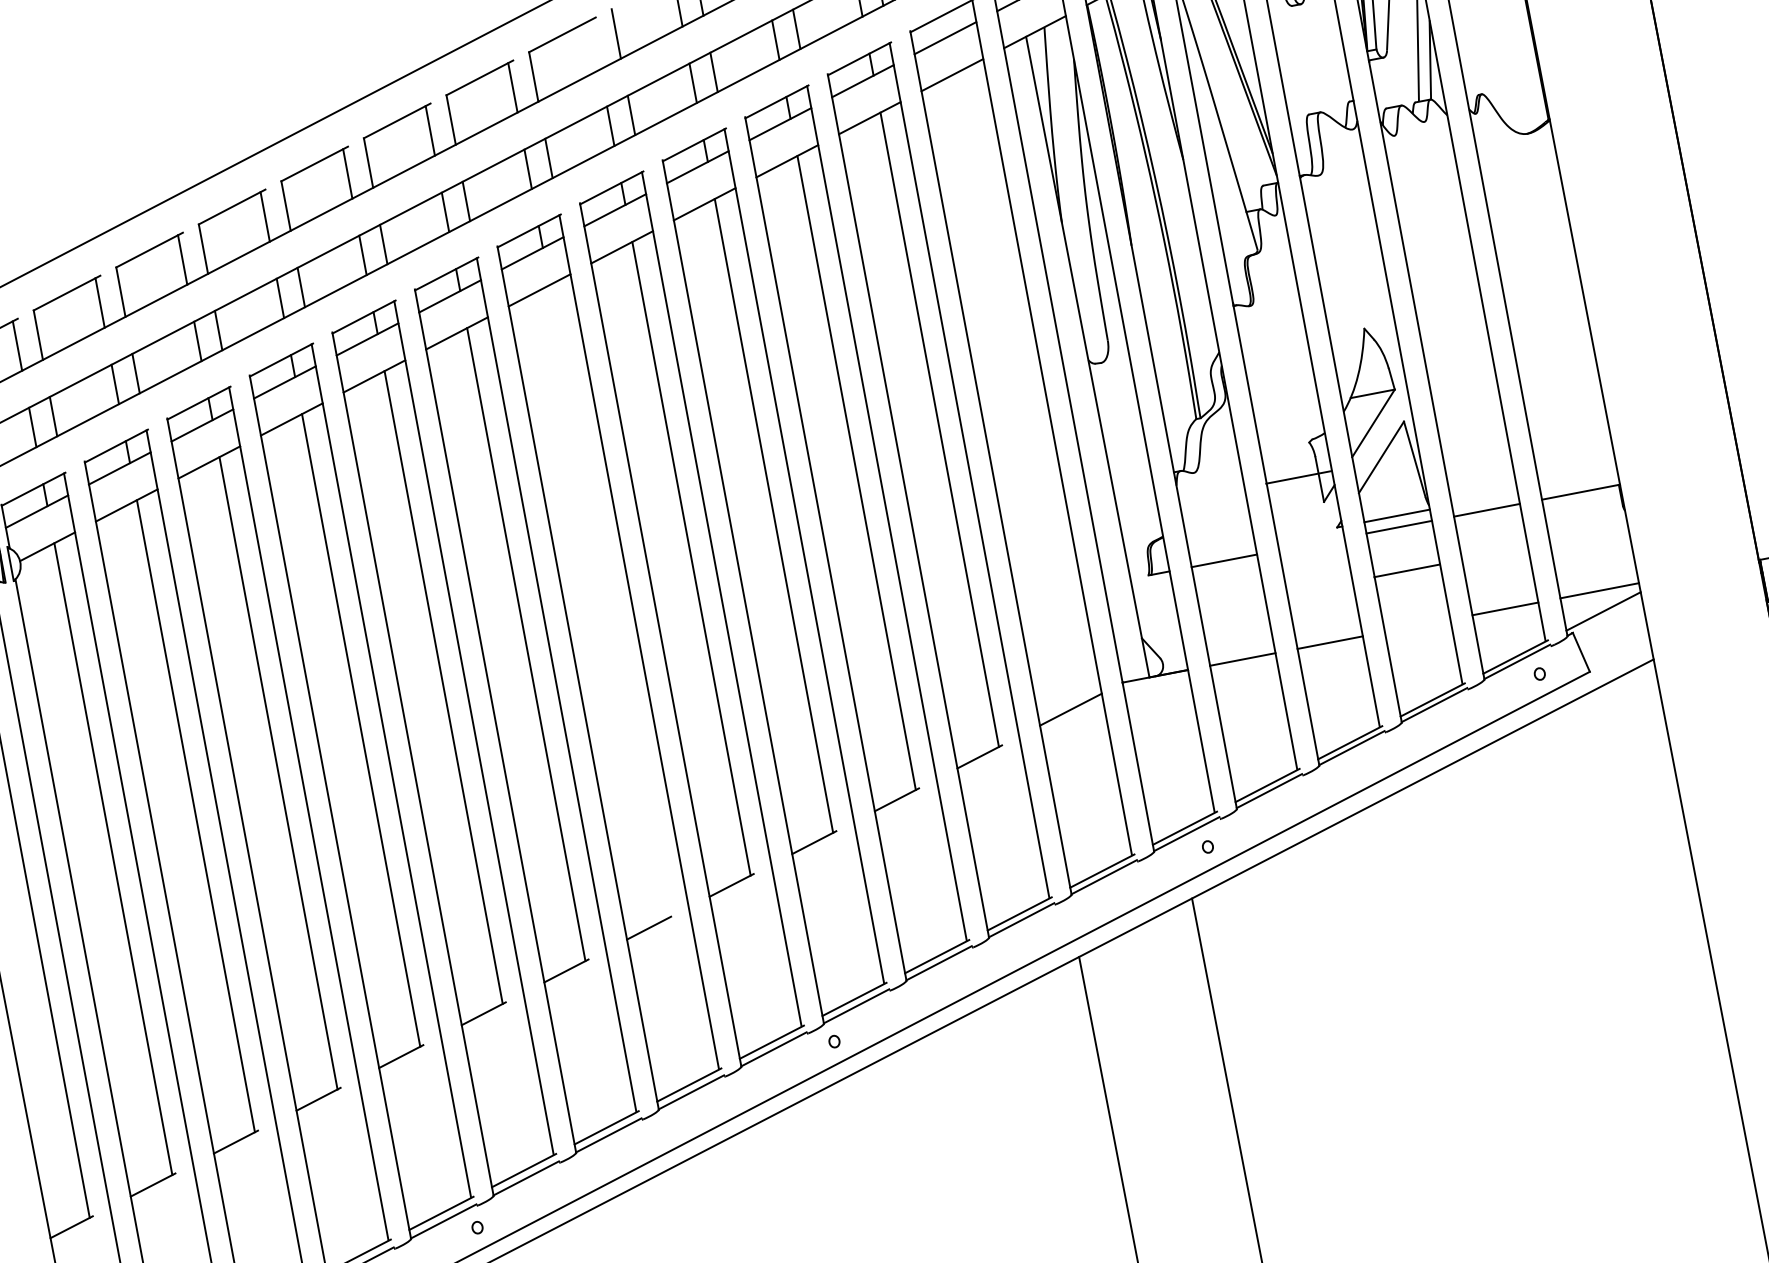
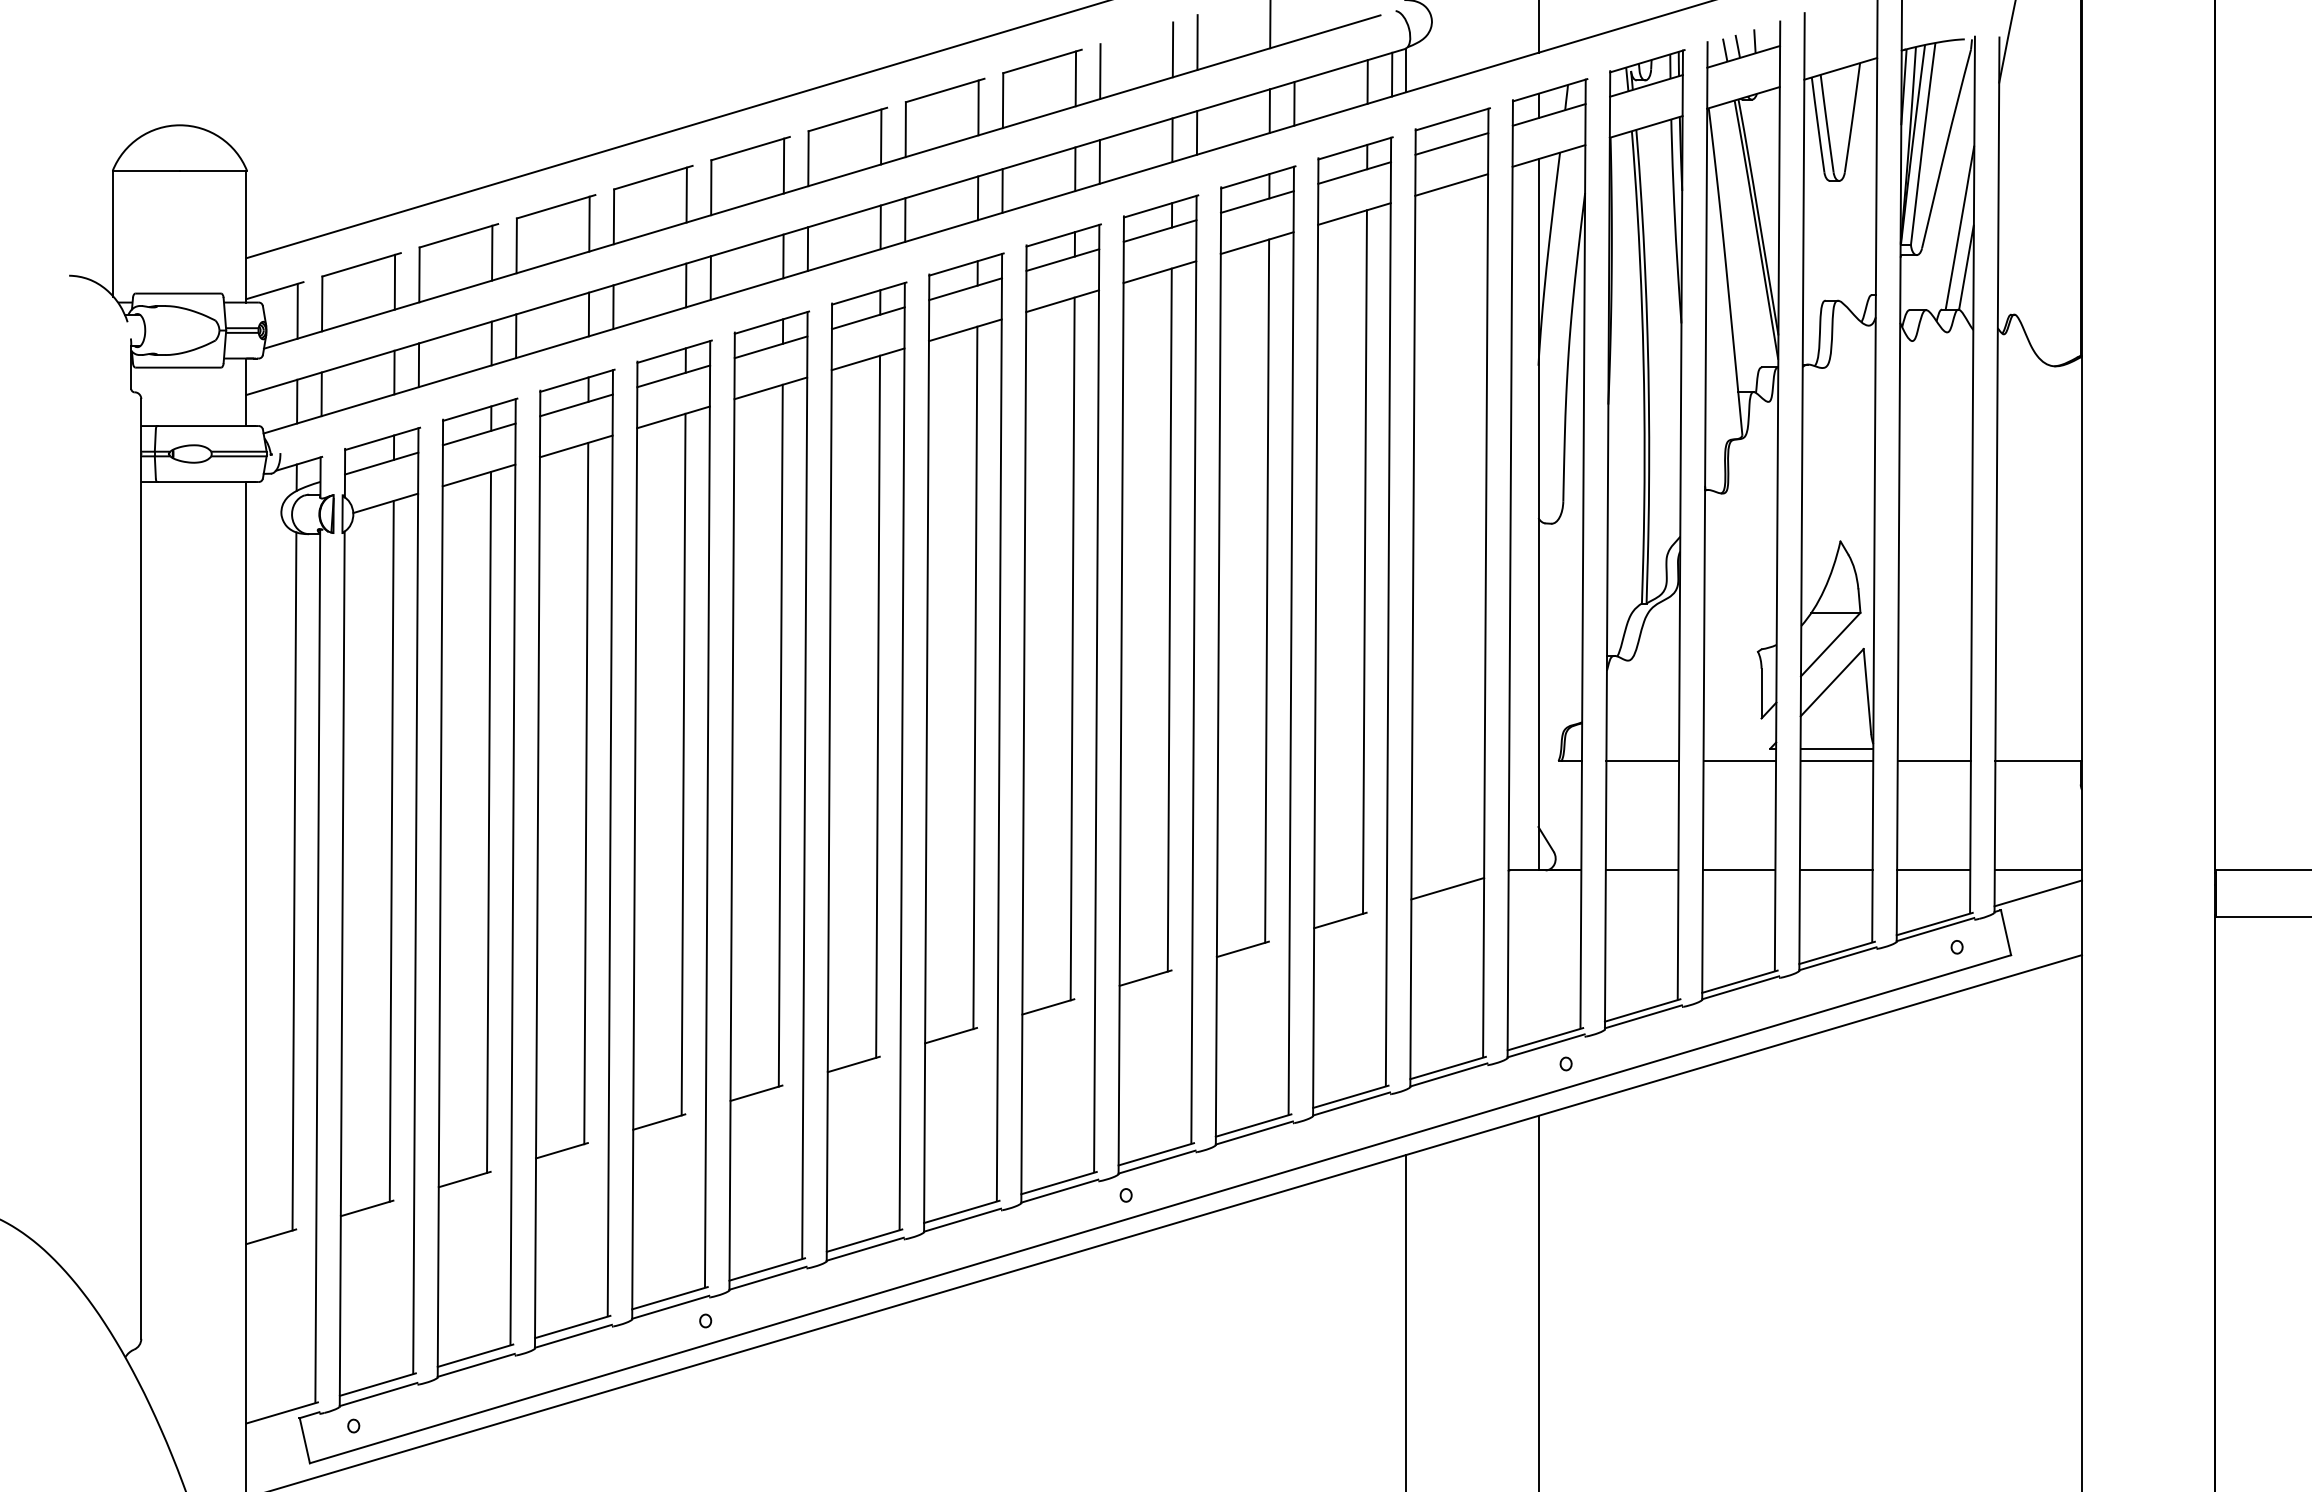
line: (595, 44) -> (1075, 78), added
line: (1298, 477) -> (1739, 761), moved
line: (1406, 571) -> (1835, 870), moved
line: (608, 601) -> (975, 677), added

